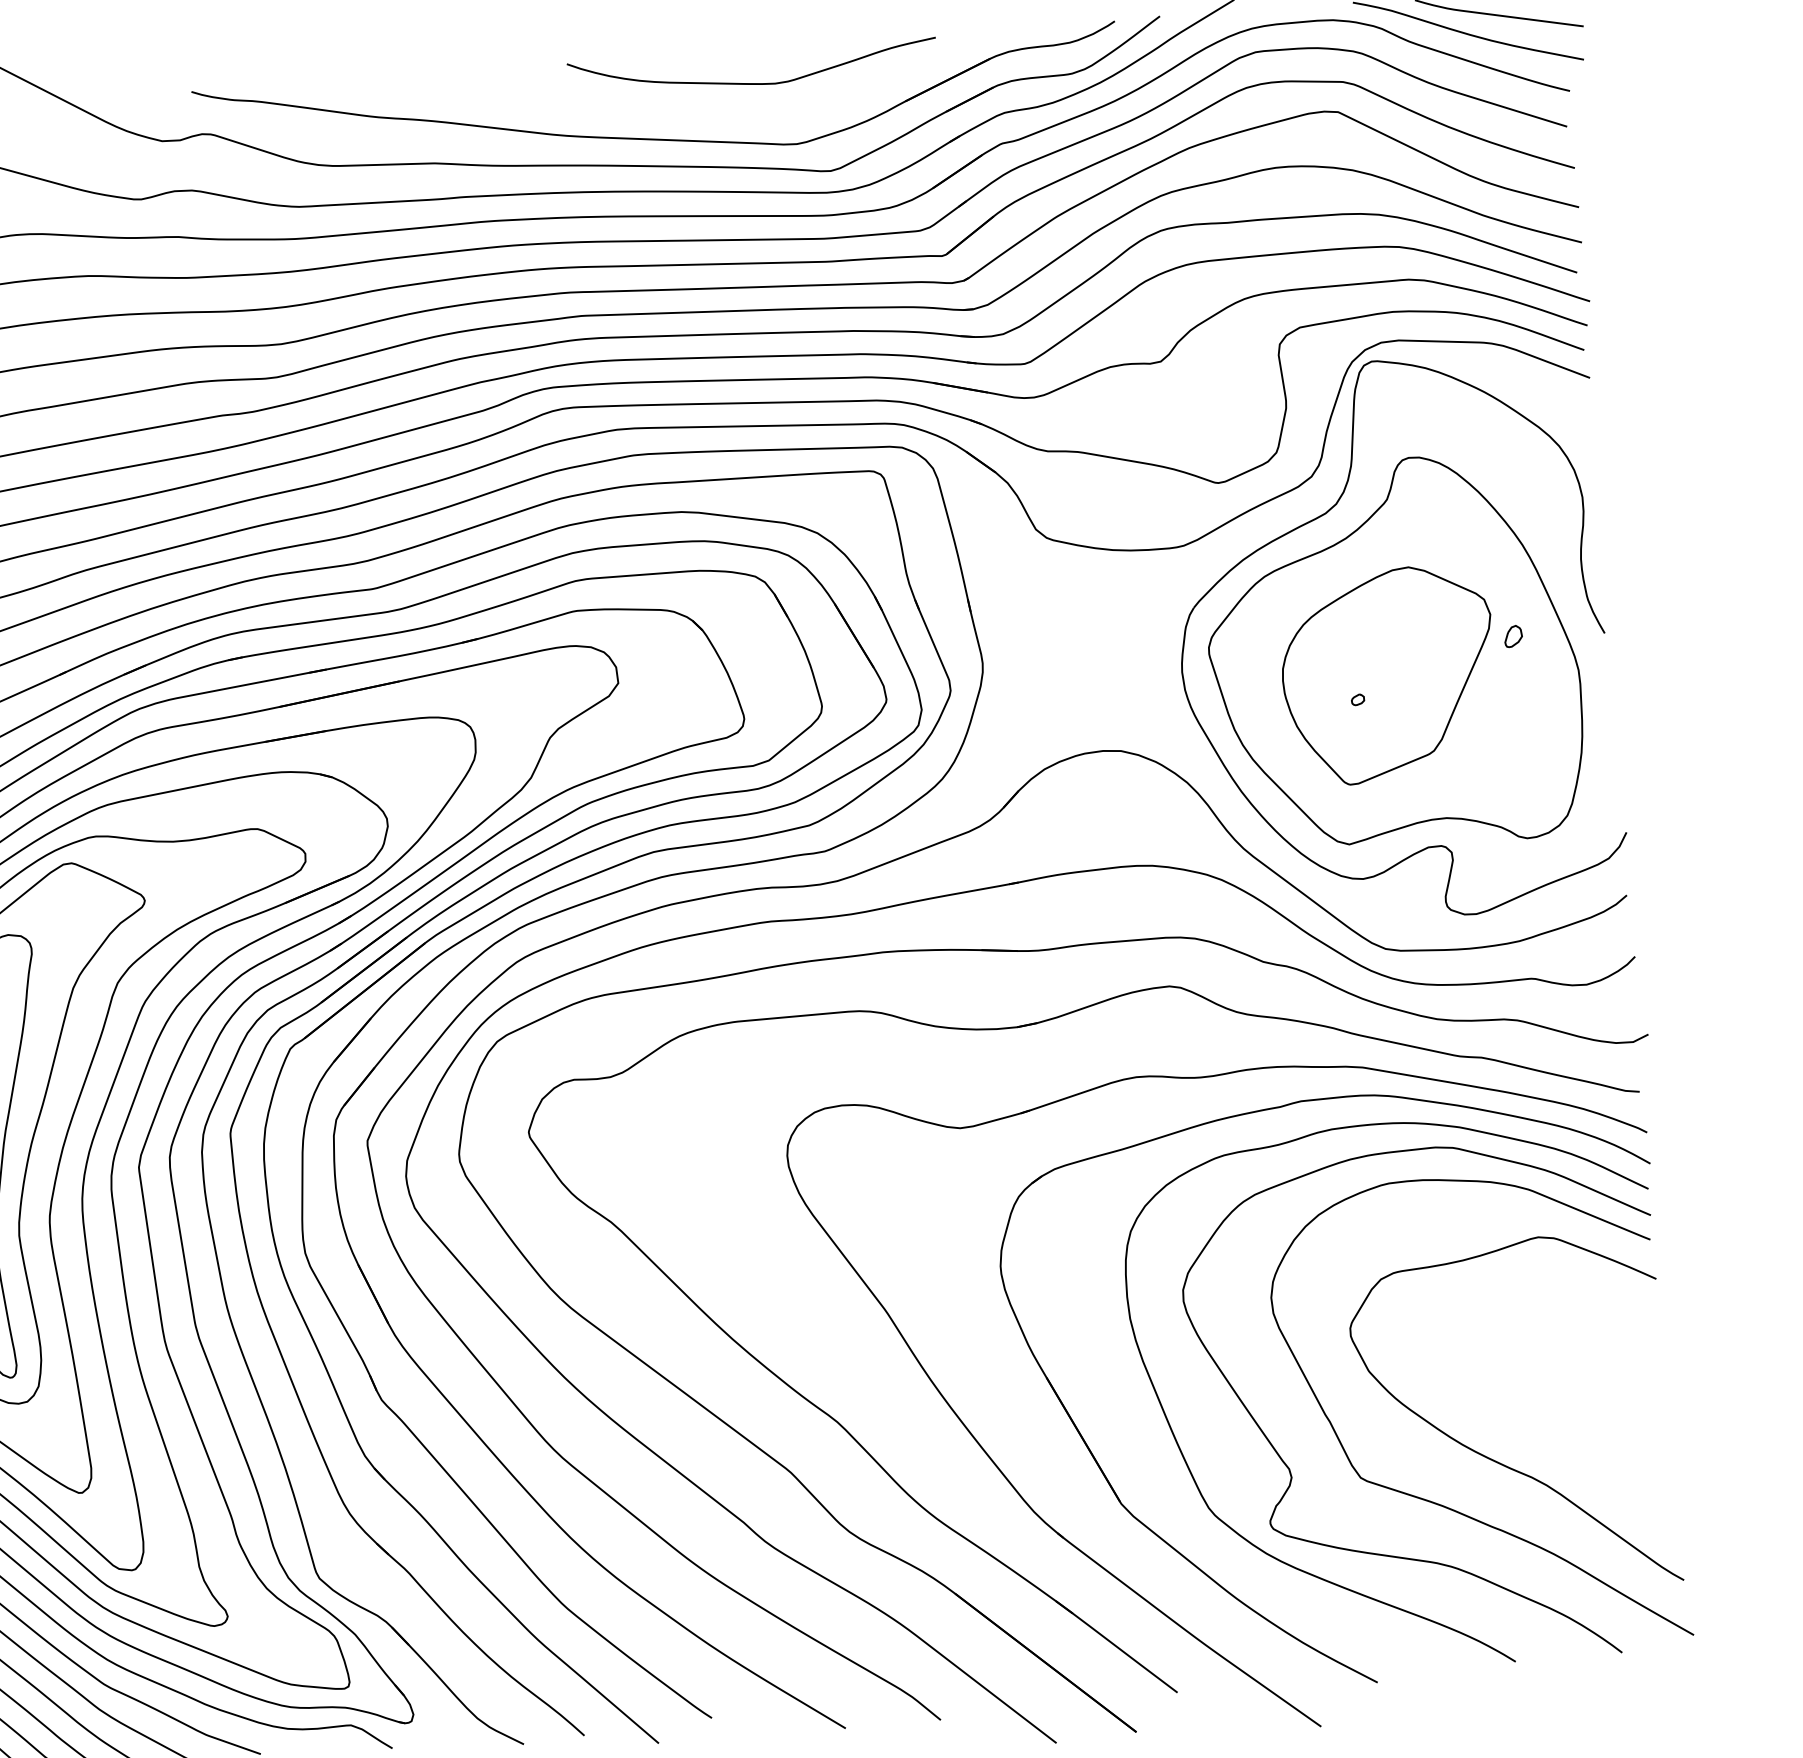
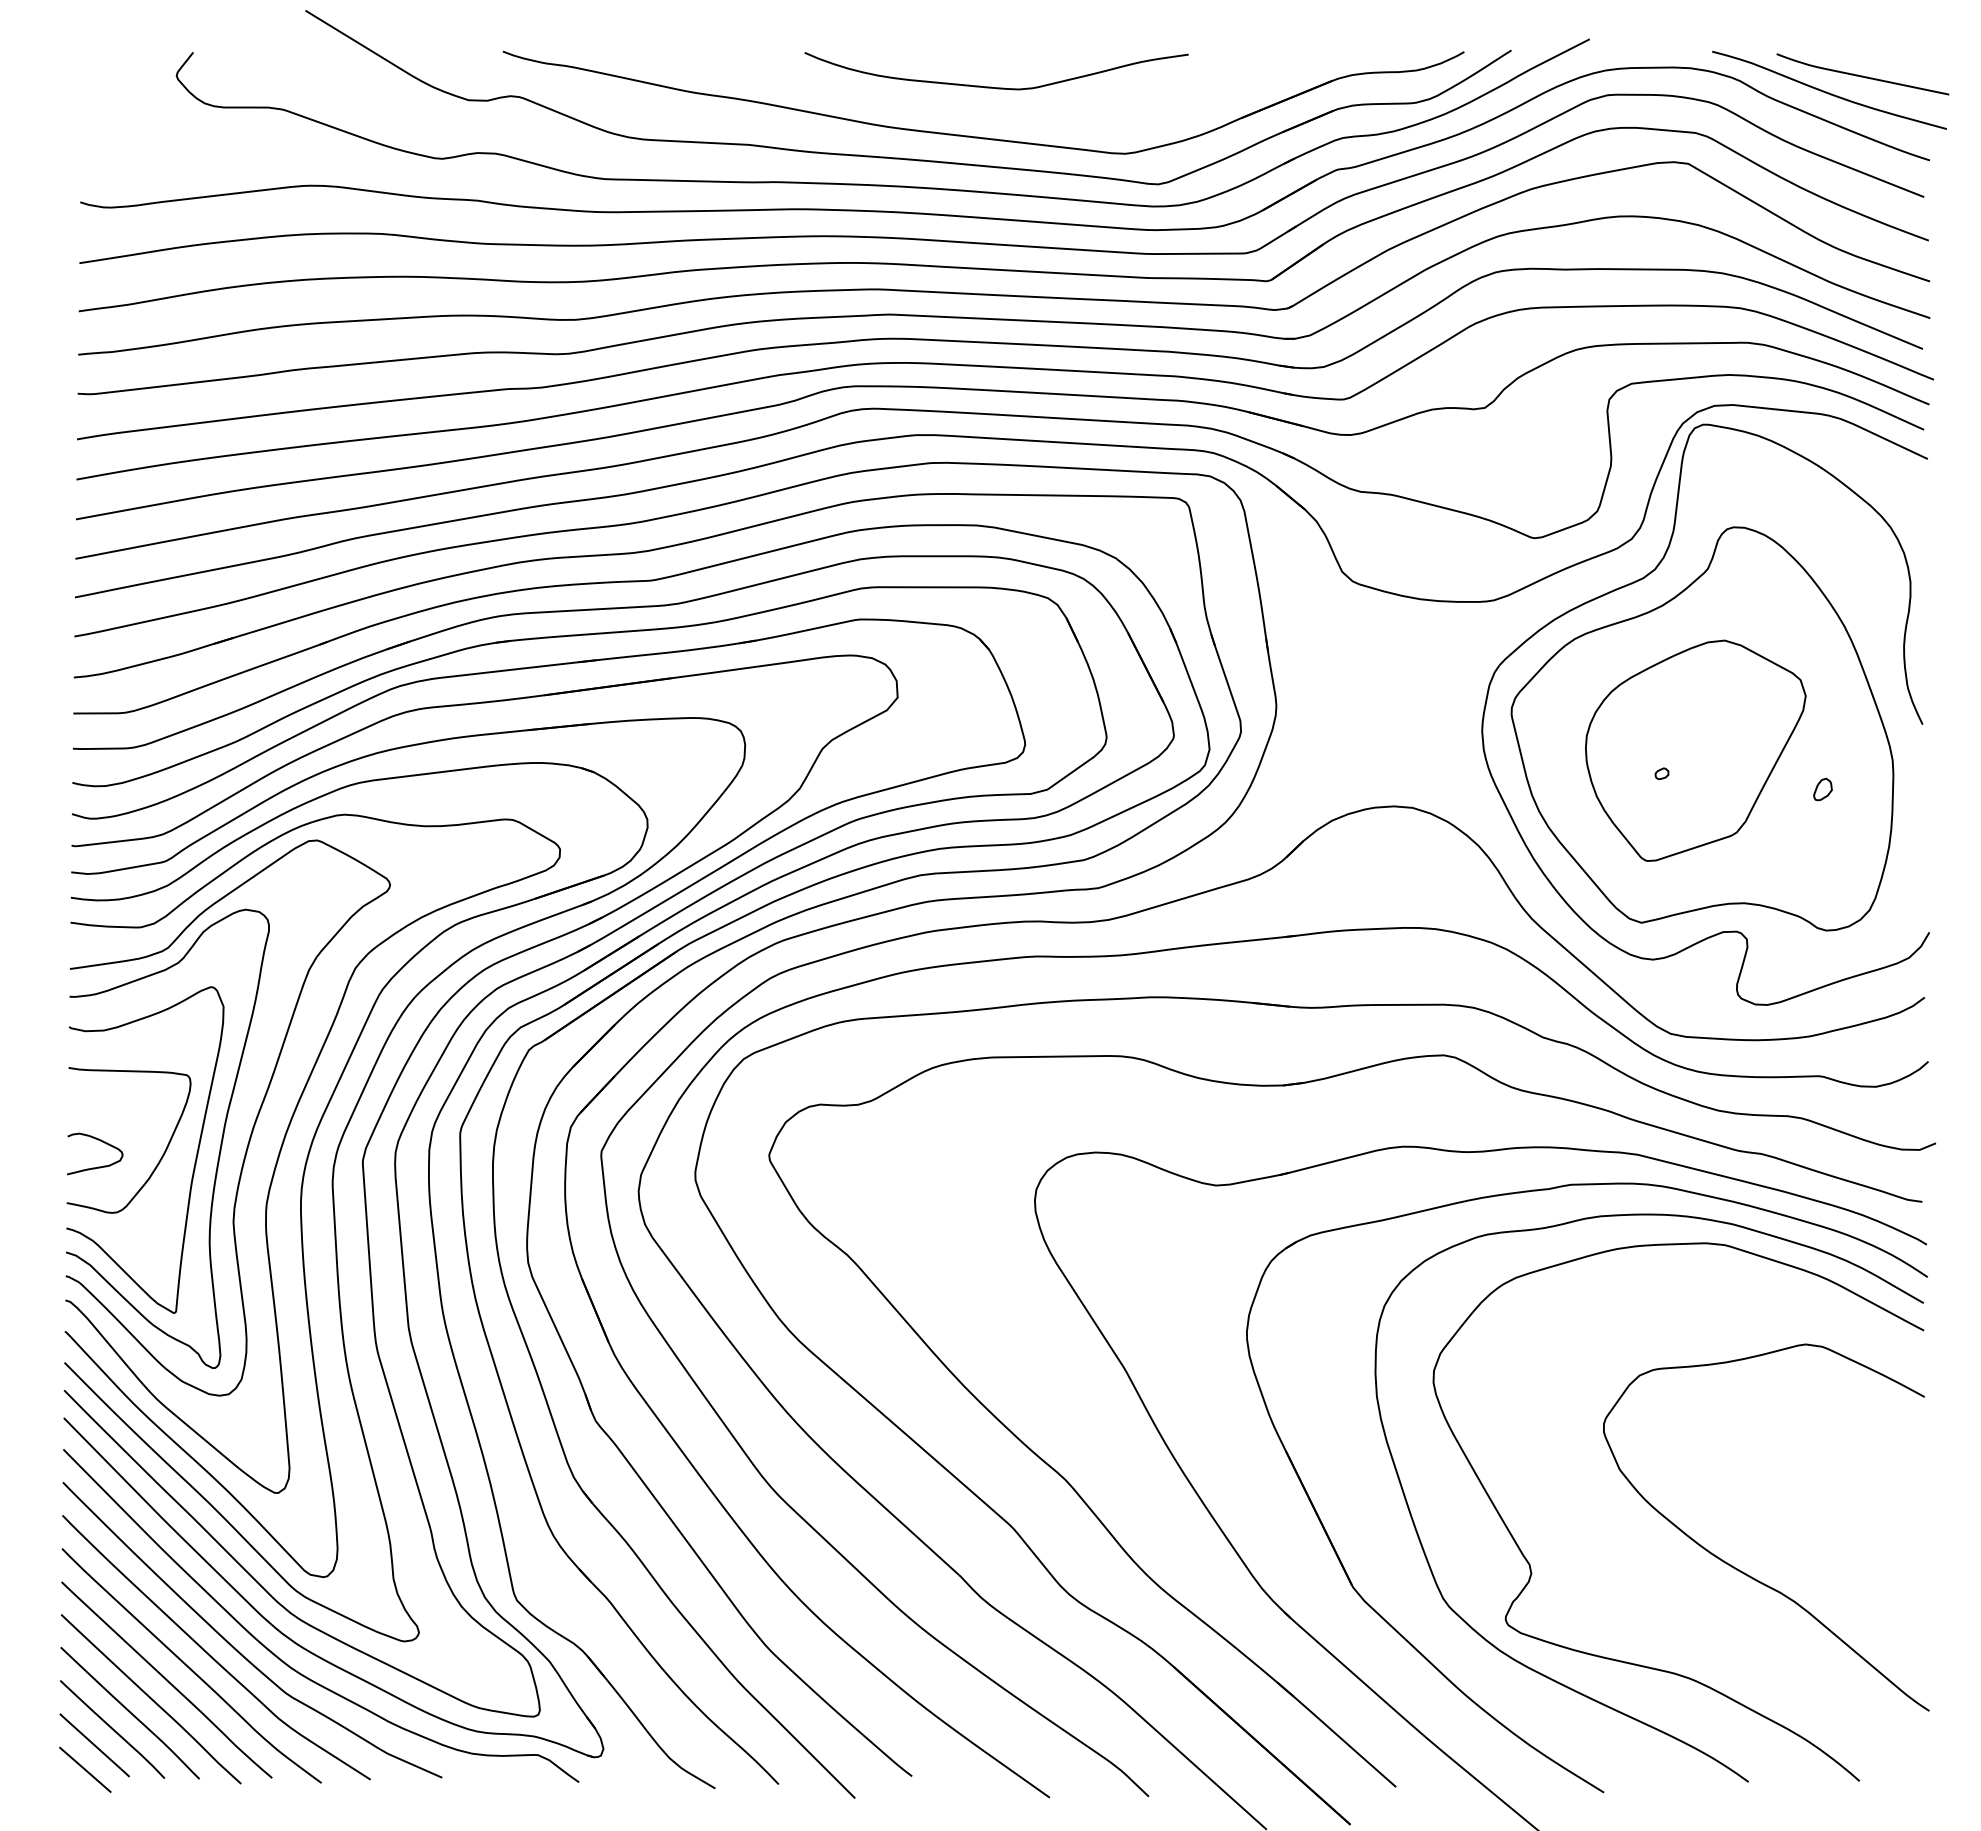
curve: (748, 82) -> (991, 86), moved
part: (1513, 636) -> (1822, 789), moved
curve: (1441, 1504) -> (1684, 1613), removed

